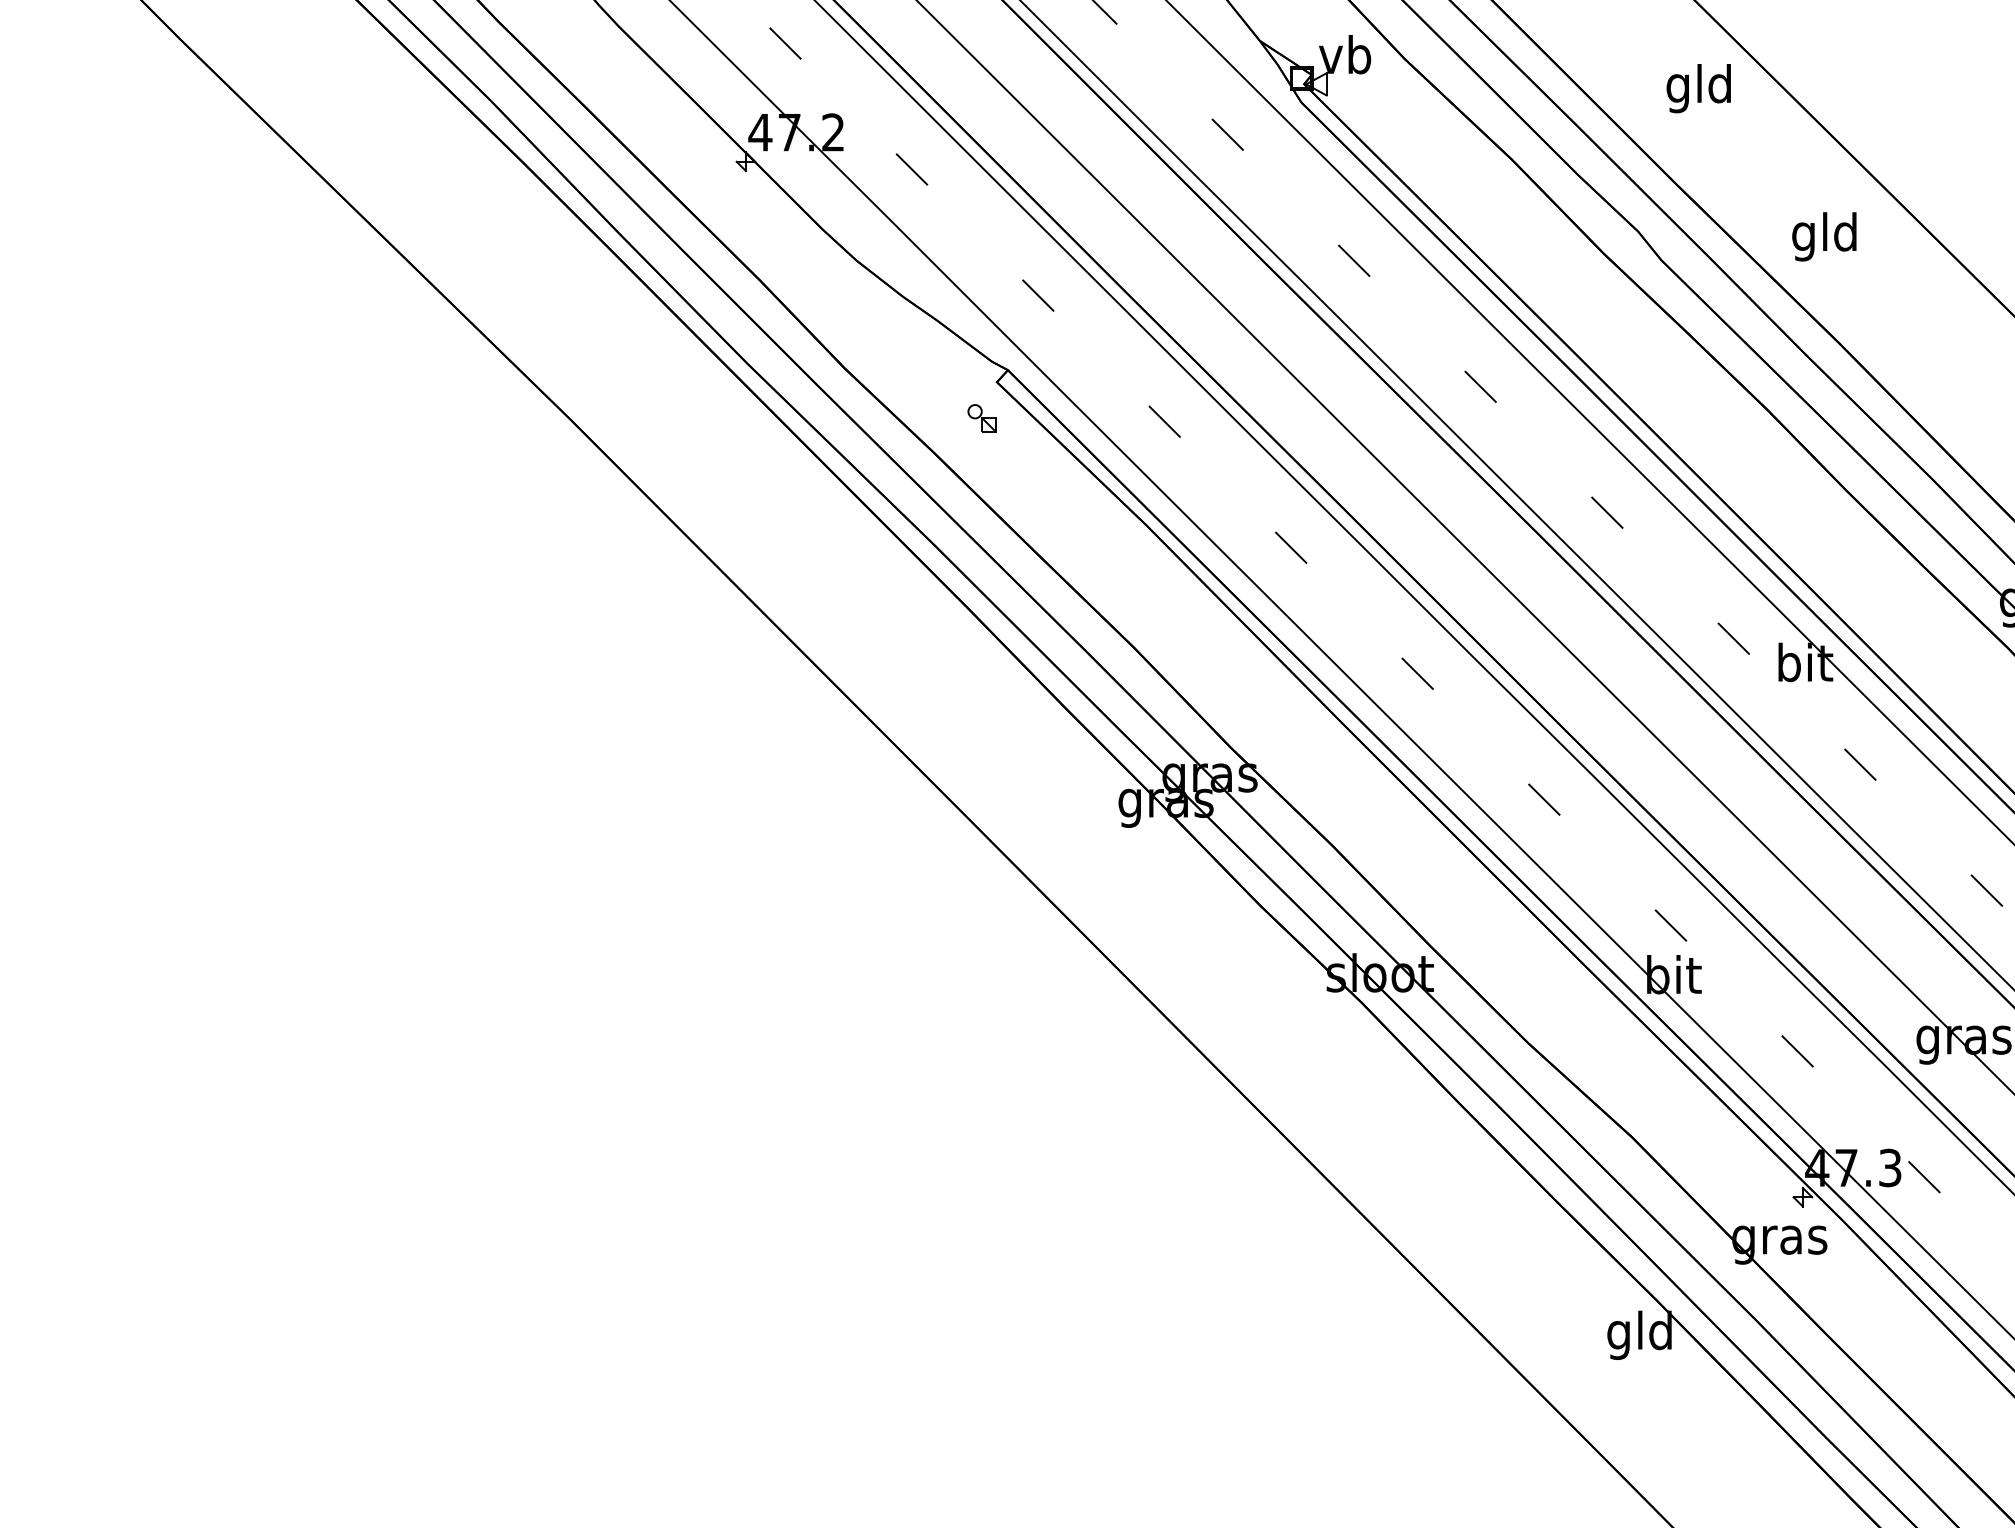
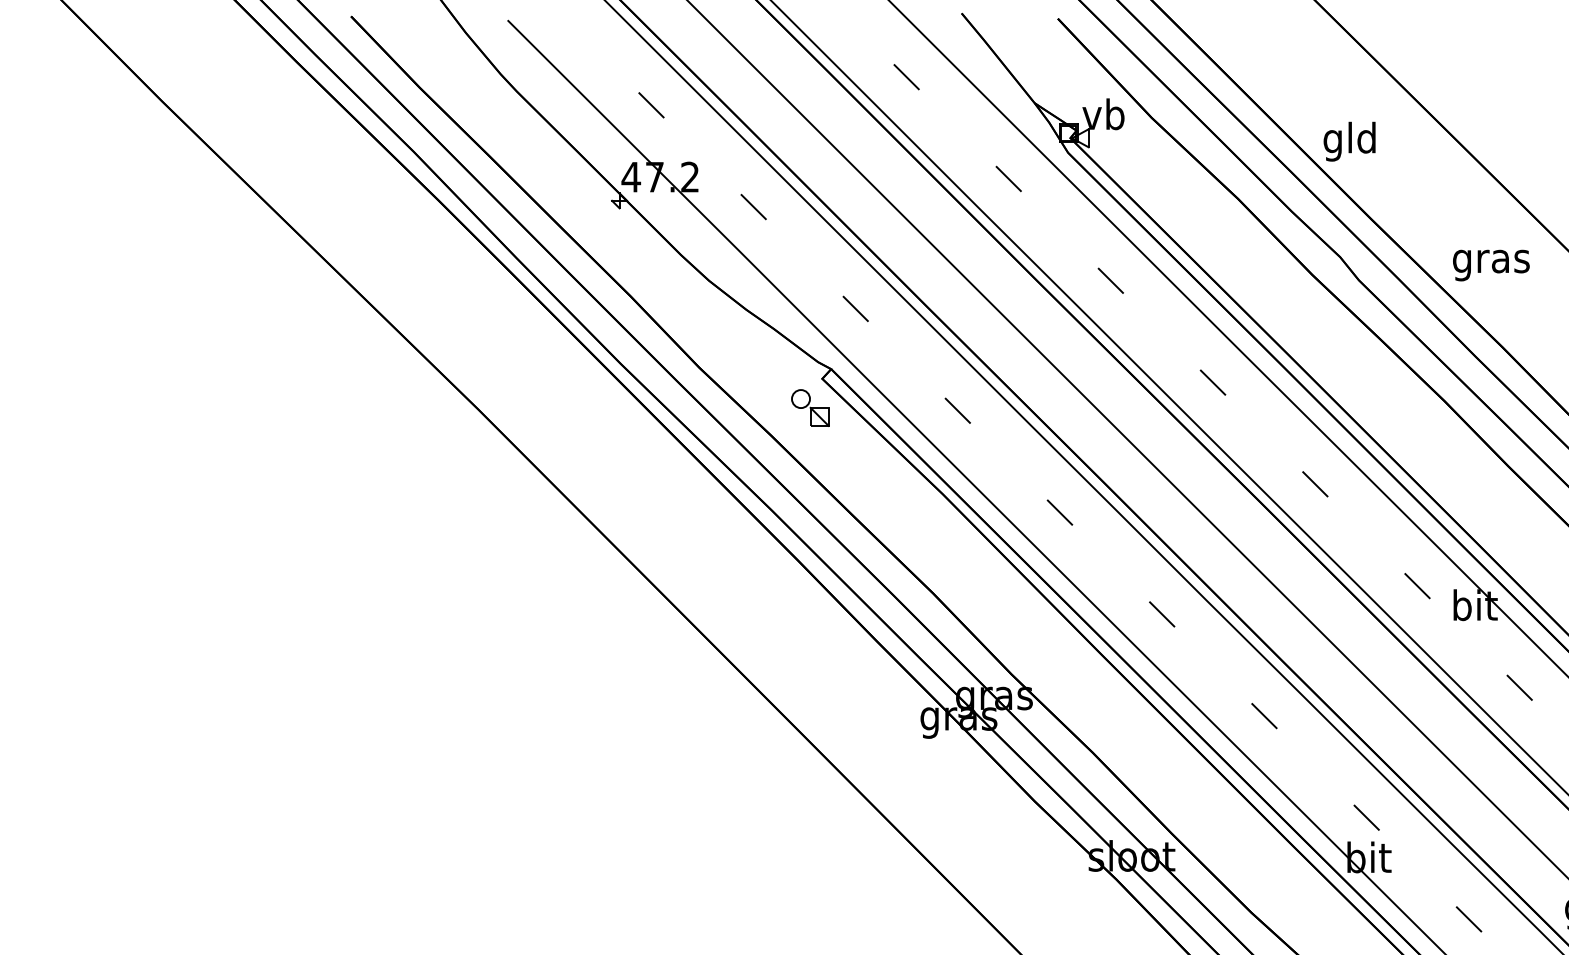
text: (1698, 88) -> (1349, 141), moved
text: (1824, 236) -> (1490, 261), gld -> gras
part: (981, 418) -> (809, 408), size x1.67

